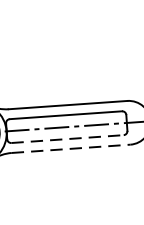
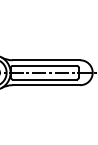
line: (66, 139) -> (44, 79), dashed -> solid
line: (71, 149) -> (46, 85), dashed -> solid

